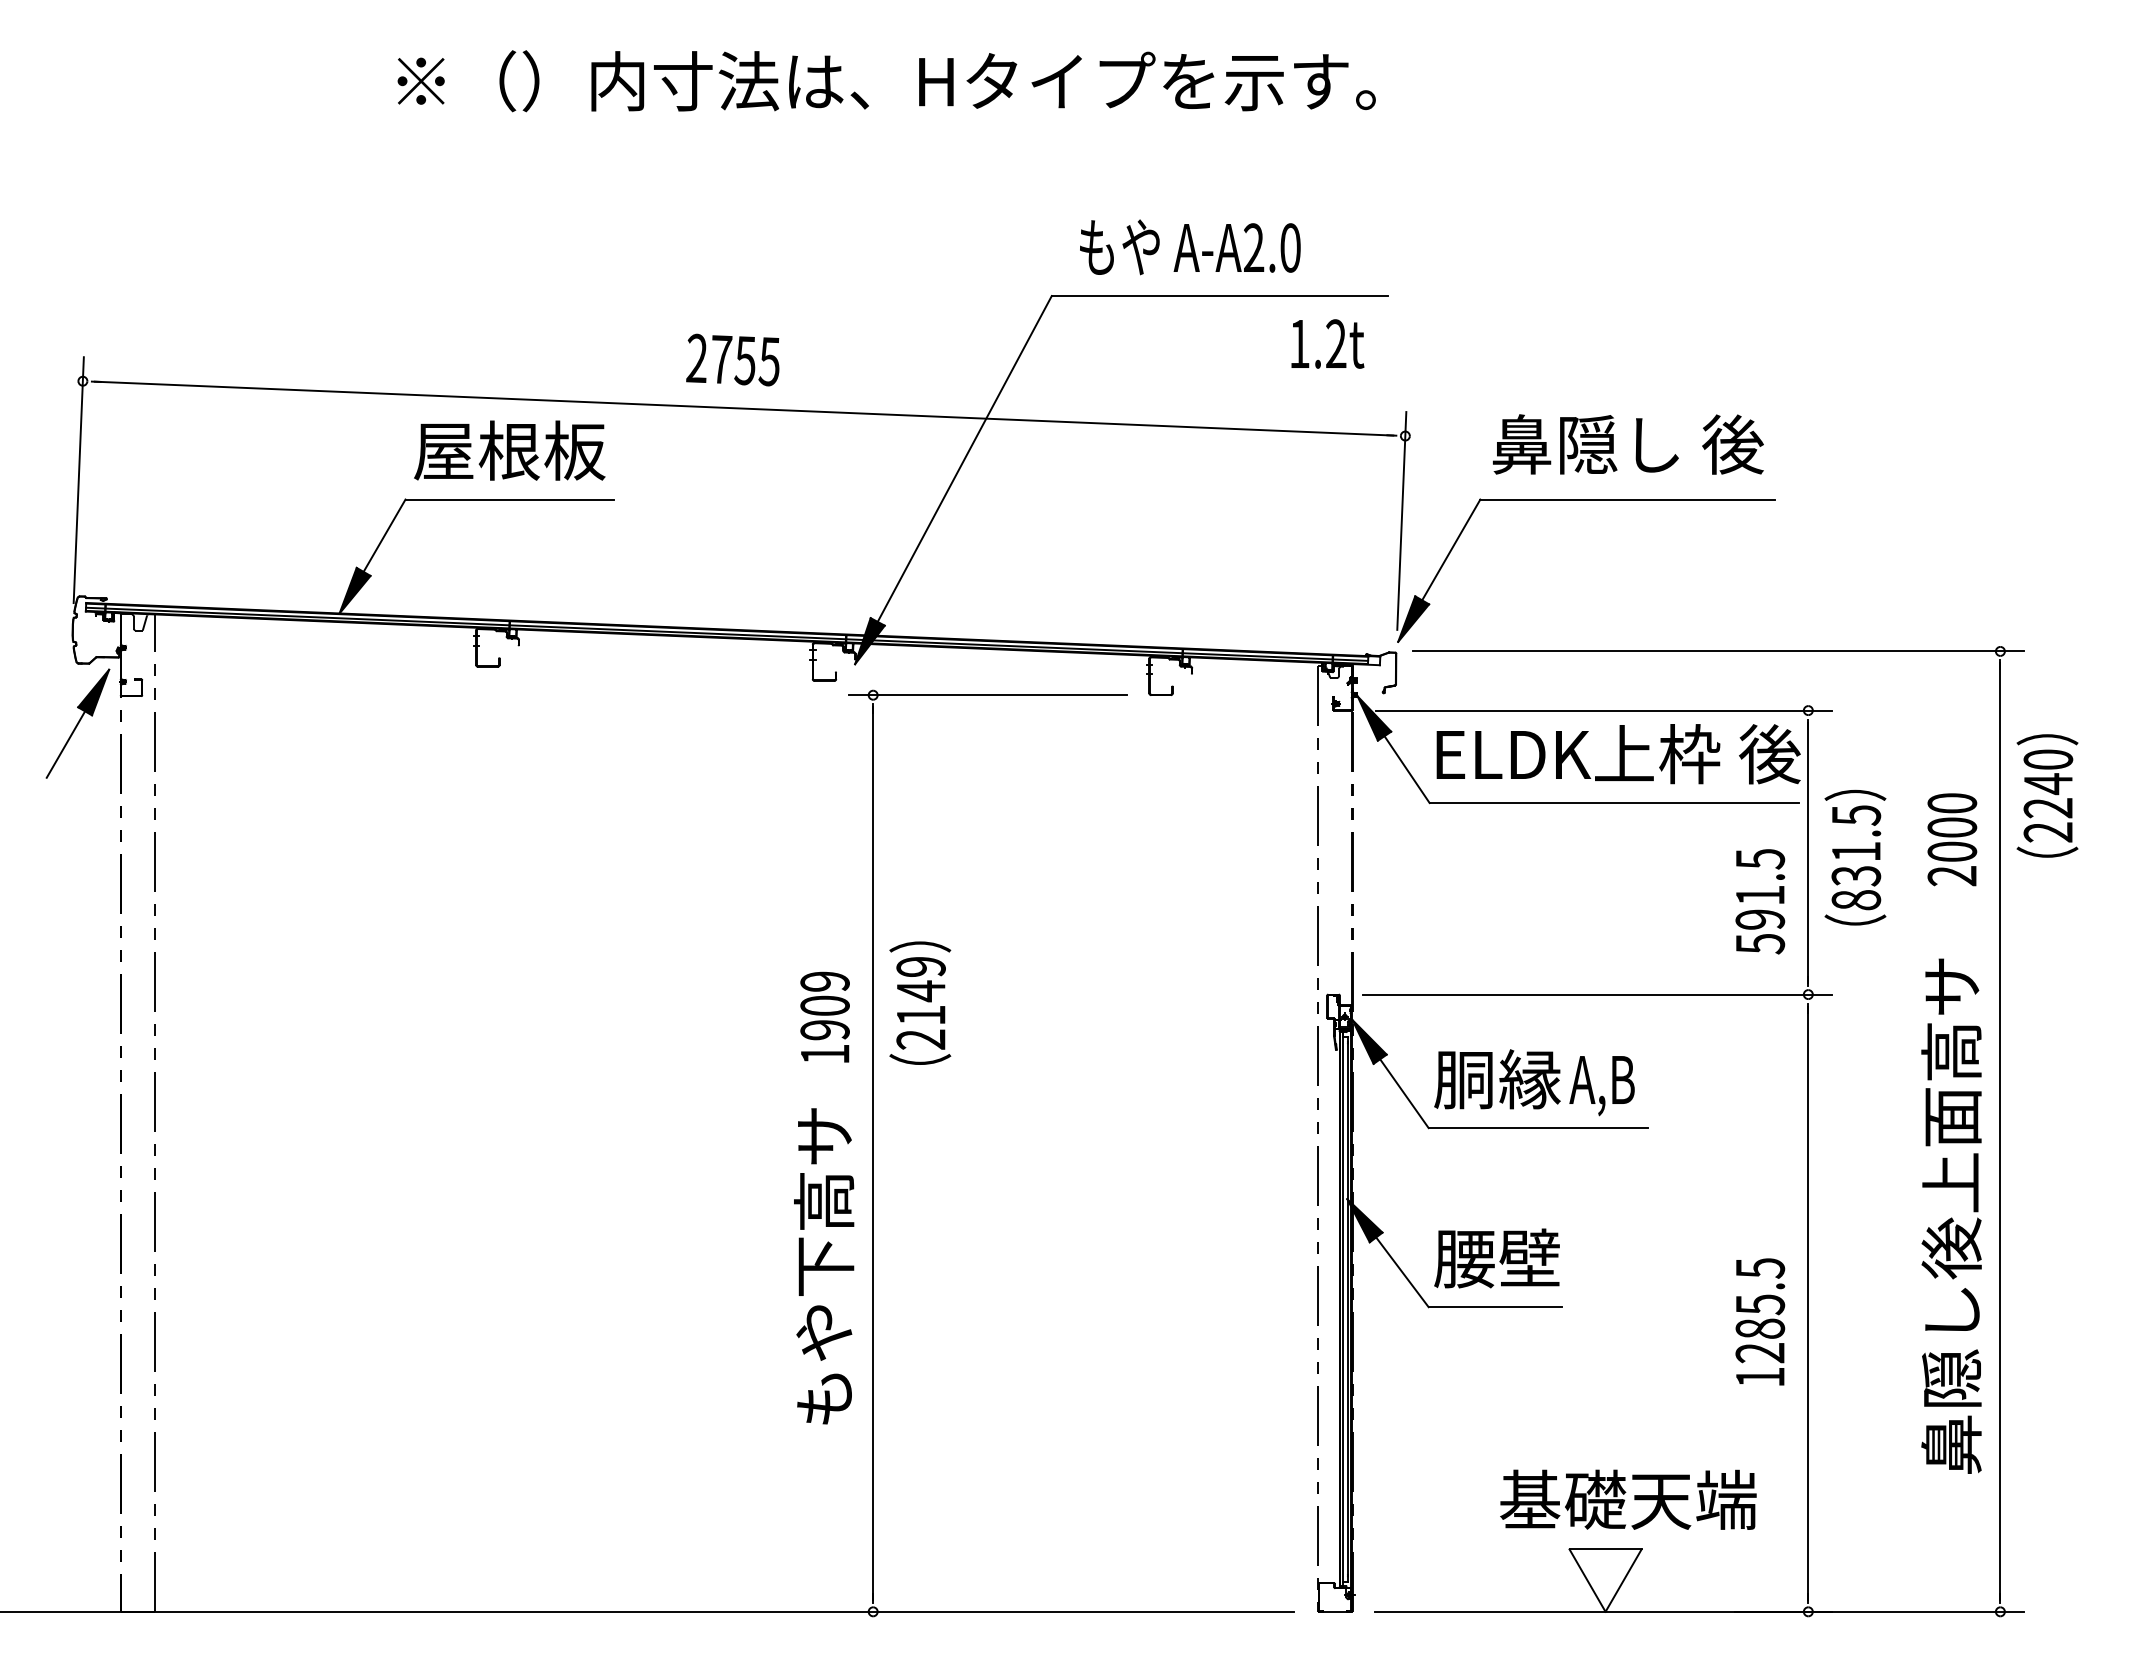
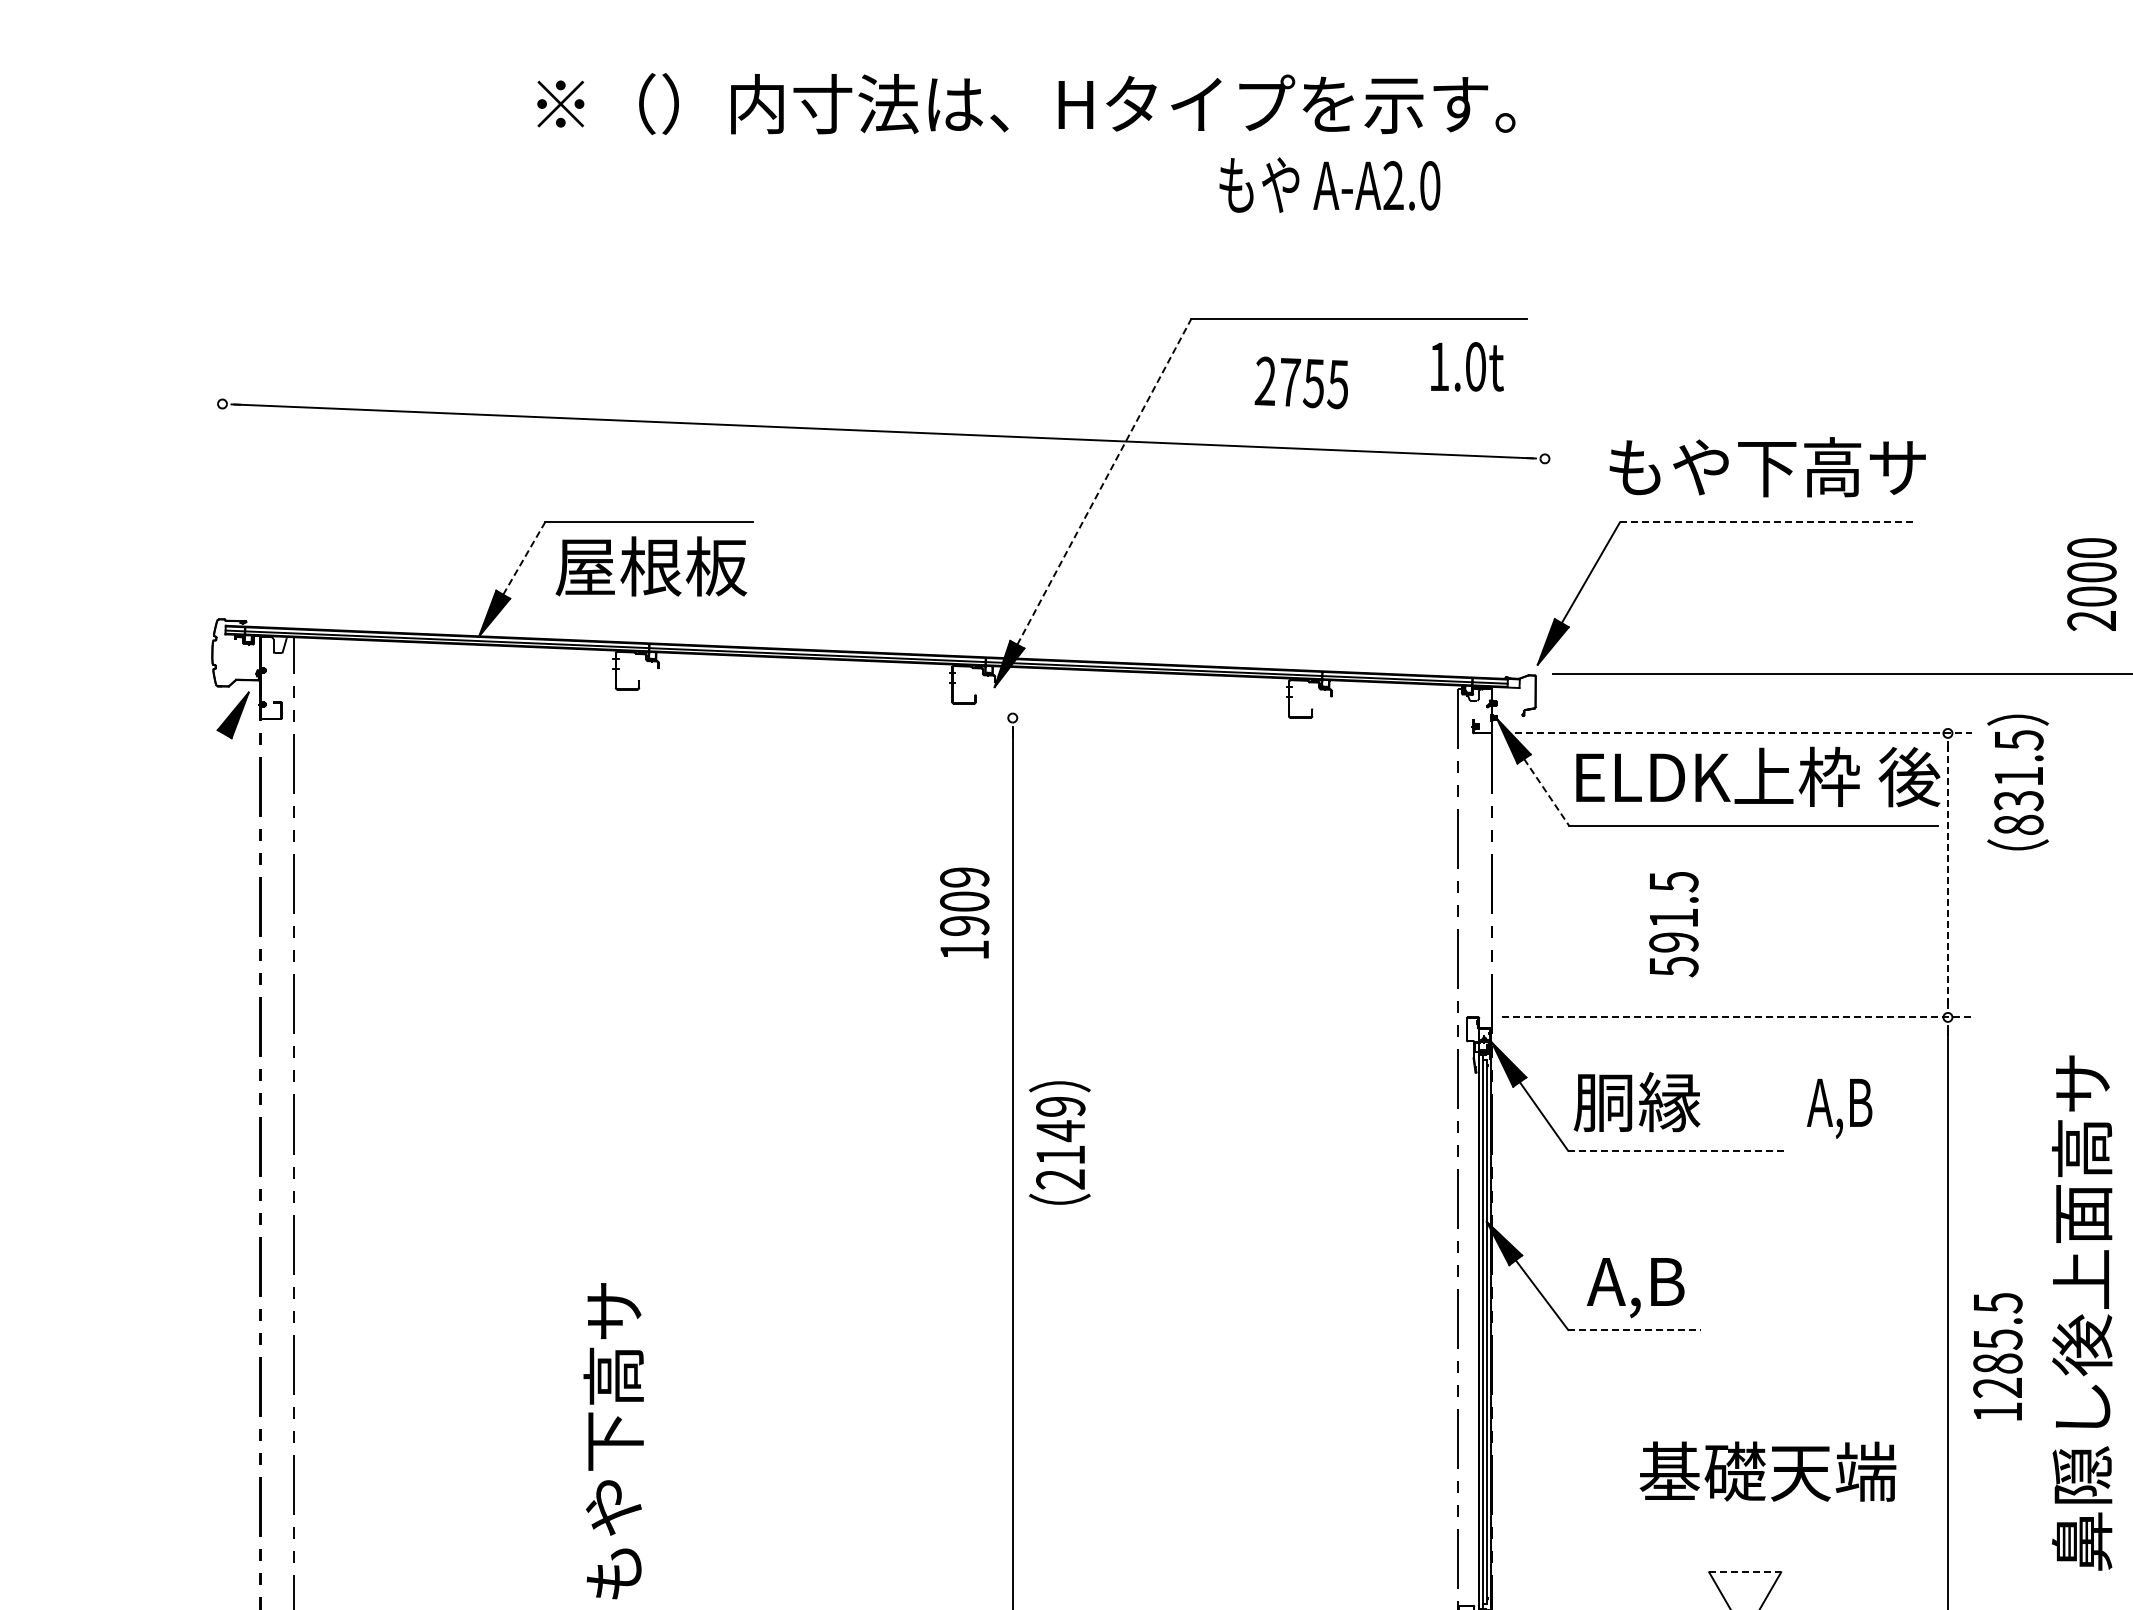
text: (1190, 247) -> (1330, 185), moved
text: (1336, 343) -> (1476, 366), 1.2t -> 1.0t
text: (732, 359) -> (1301, 382), moved
text: (1628, 444) -> (1768, 467), 鼻隠し 後 -> もや下高サ
text: (509, 450) -> (651, 566), moved
line: (964, 458) -> (1104, 481), solid -> dashed
line: (78, 480) -> (218, 503), removed
line: (1628, 499) -> (1768, 522), solid -> dashed
line: (1401, 520) -> (1541, 543), removed
line: (384, 535) -> (524, 558), solid -> dashed
line: (988, 695) -> (1128, 718), removed
line: (1604, 710) -> (1744, 733), solid -> dashed
line: (65, 744) -> (205, 767), removed
line: (1407, 770) -> (1547, 793), solid -> dashed
text: (1952, 839) -> (2092, 584), moved
line: (1808, 852) -> (1948, 875), solid -> dashed
text: (1855, 857) -> (2018, 782), moved
text: (1760, 901) -> (1674, 924), moved
line: (1597, 994) -> (1737, 1017), solid -> dashed
text: (920, 1002) -> (1060, 1142), moved
text: (824, 1016) -> (964, 912), moved
text: (1601, 1086) -> (1839, 1109), moved
line: (1538, 1128) -> (1678, 1151), solid -> dashed
text: (1951, 1215) -> (2082, 1312), moved
text: (1496, 1261) -> (1636, 1284), 腰壁 -> A,B
text: (824, 1266) -> (614, 1441), moved
line: (1495, 1307) -> (1635, 1330), solid -> dashed
text: (1760, 1321) -> (1998, 1356), moved
text: (1628, 1499) -> (1768, 1471), moved
line: (1606, 1549) -> (1746, 1572), solid -> dashed

